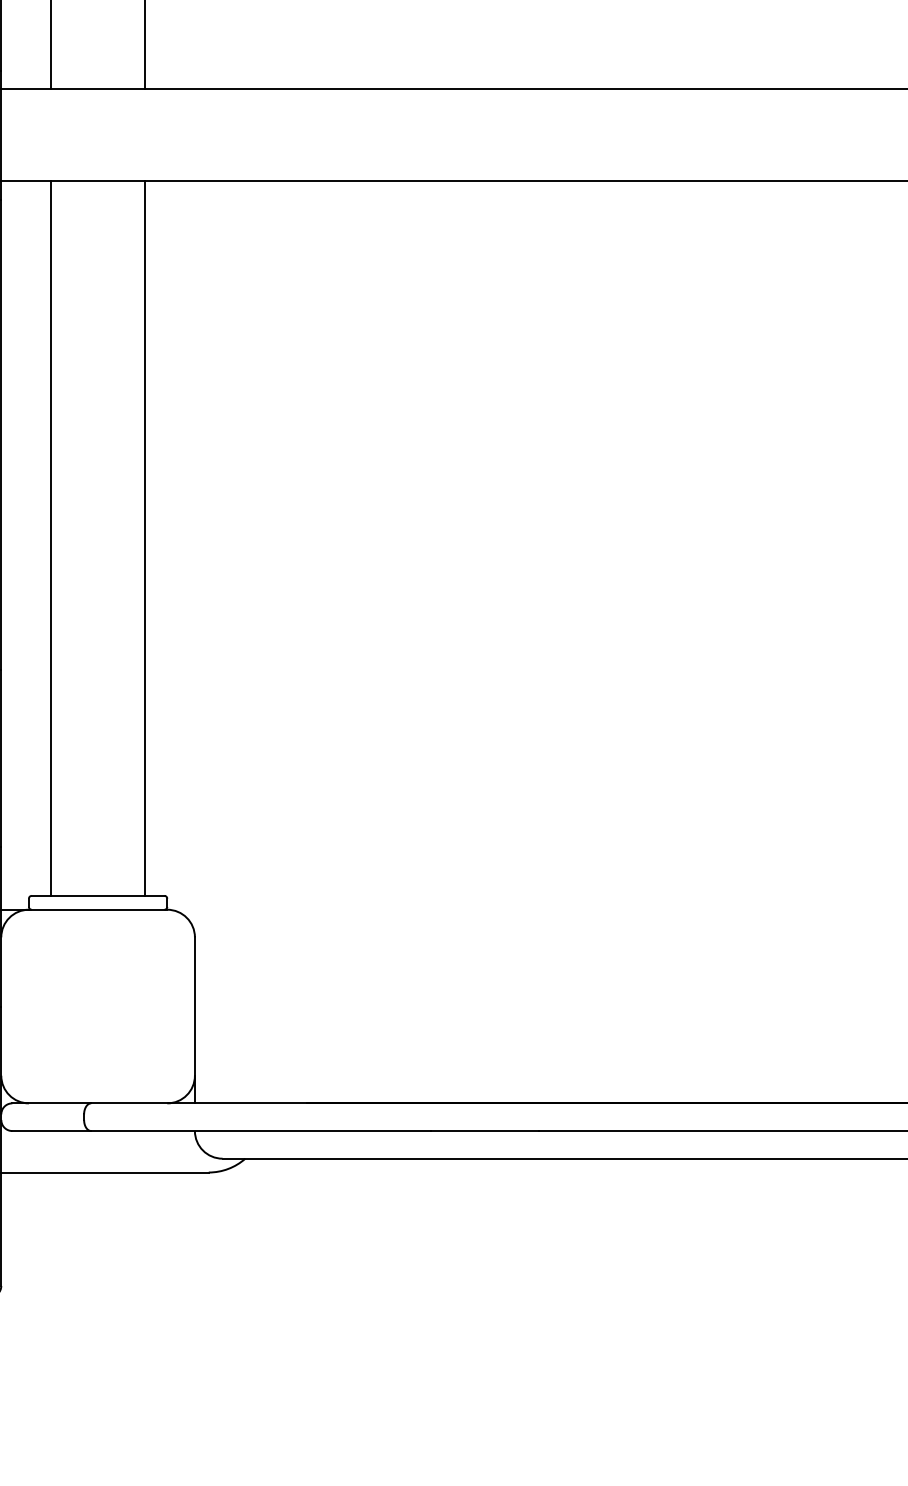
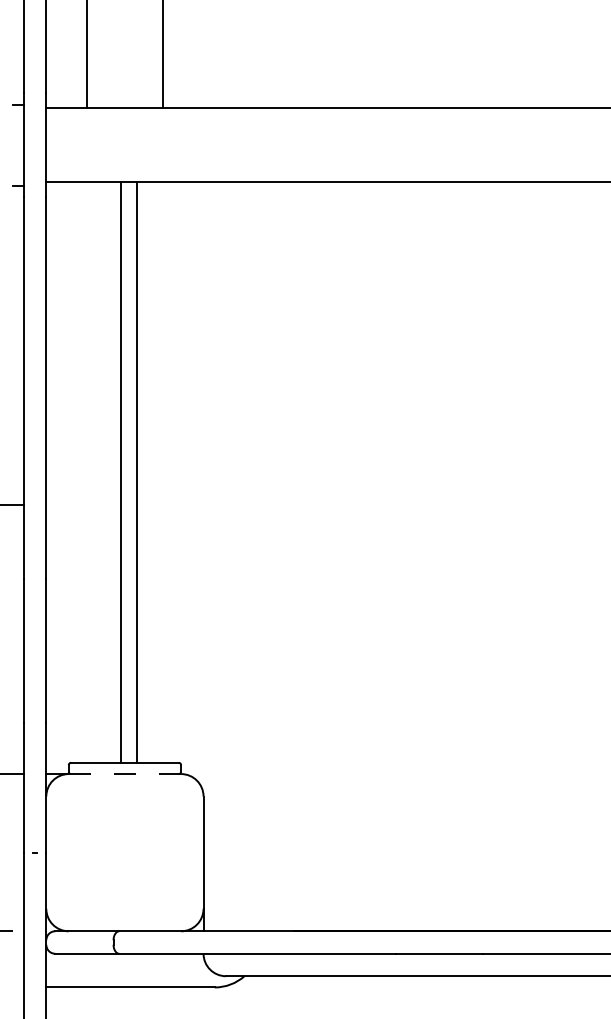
line: (51, 538) -> (121, 472), moved
line: (145, 538) -> (137, 472), moved
line: (97, 909) -> (124, 773), solid -> dashed

